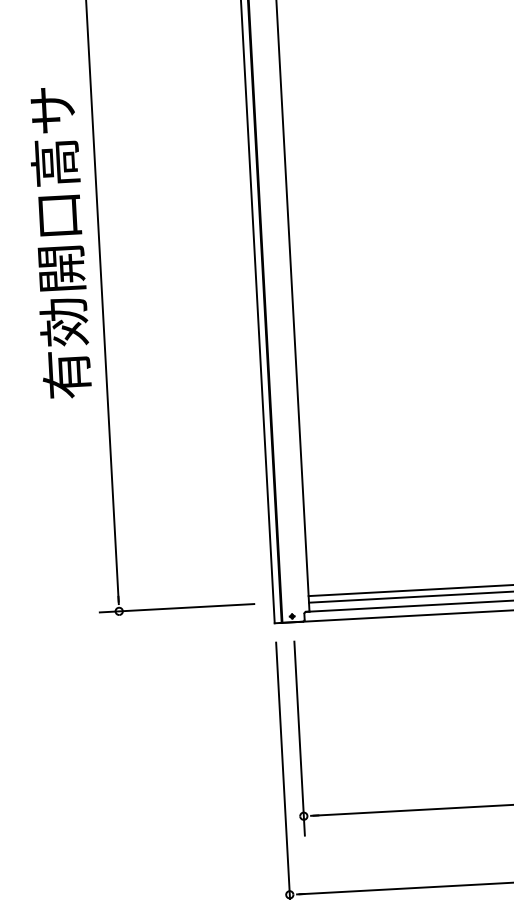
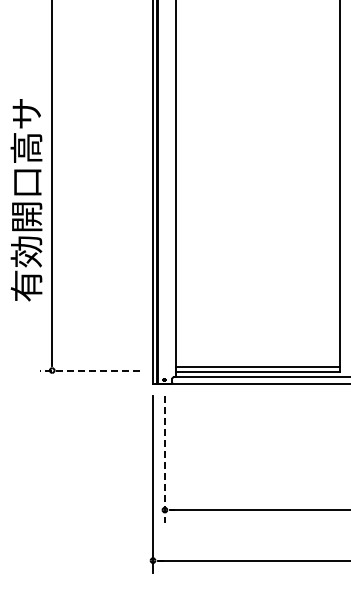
text: (59, 243) -> (26, 200), moved
line: (176, 608) -> (89, 370), solid -> dashed
line: (299, 740) -> (164, 460), solid -> dashed

